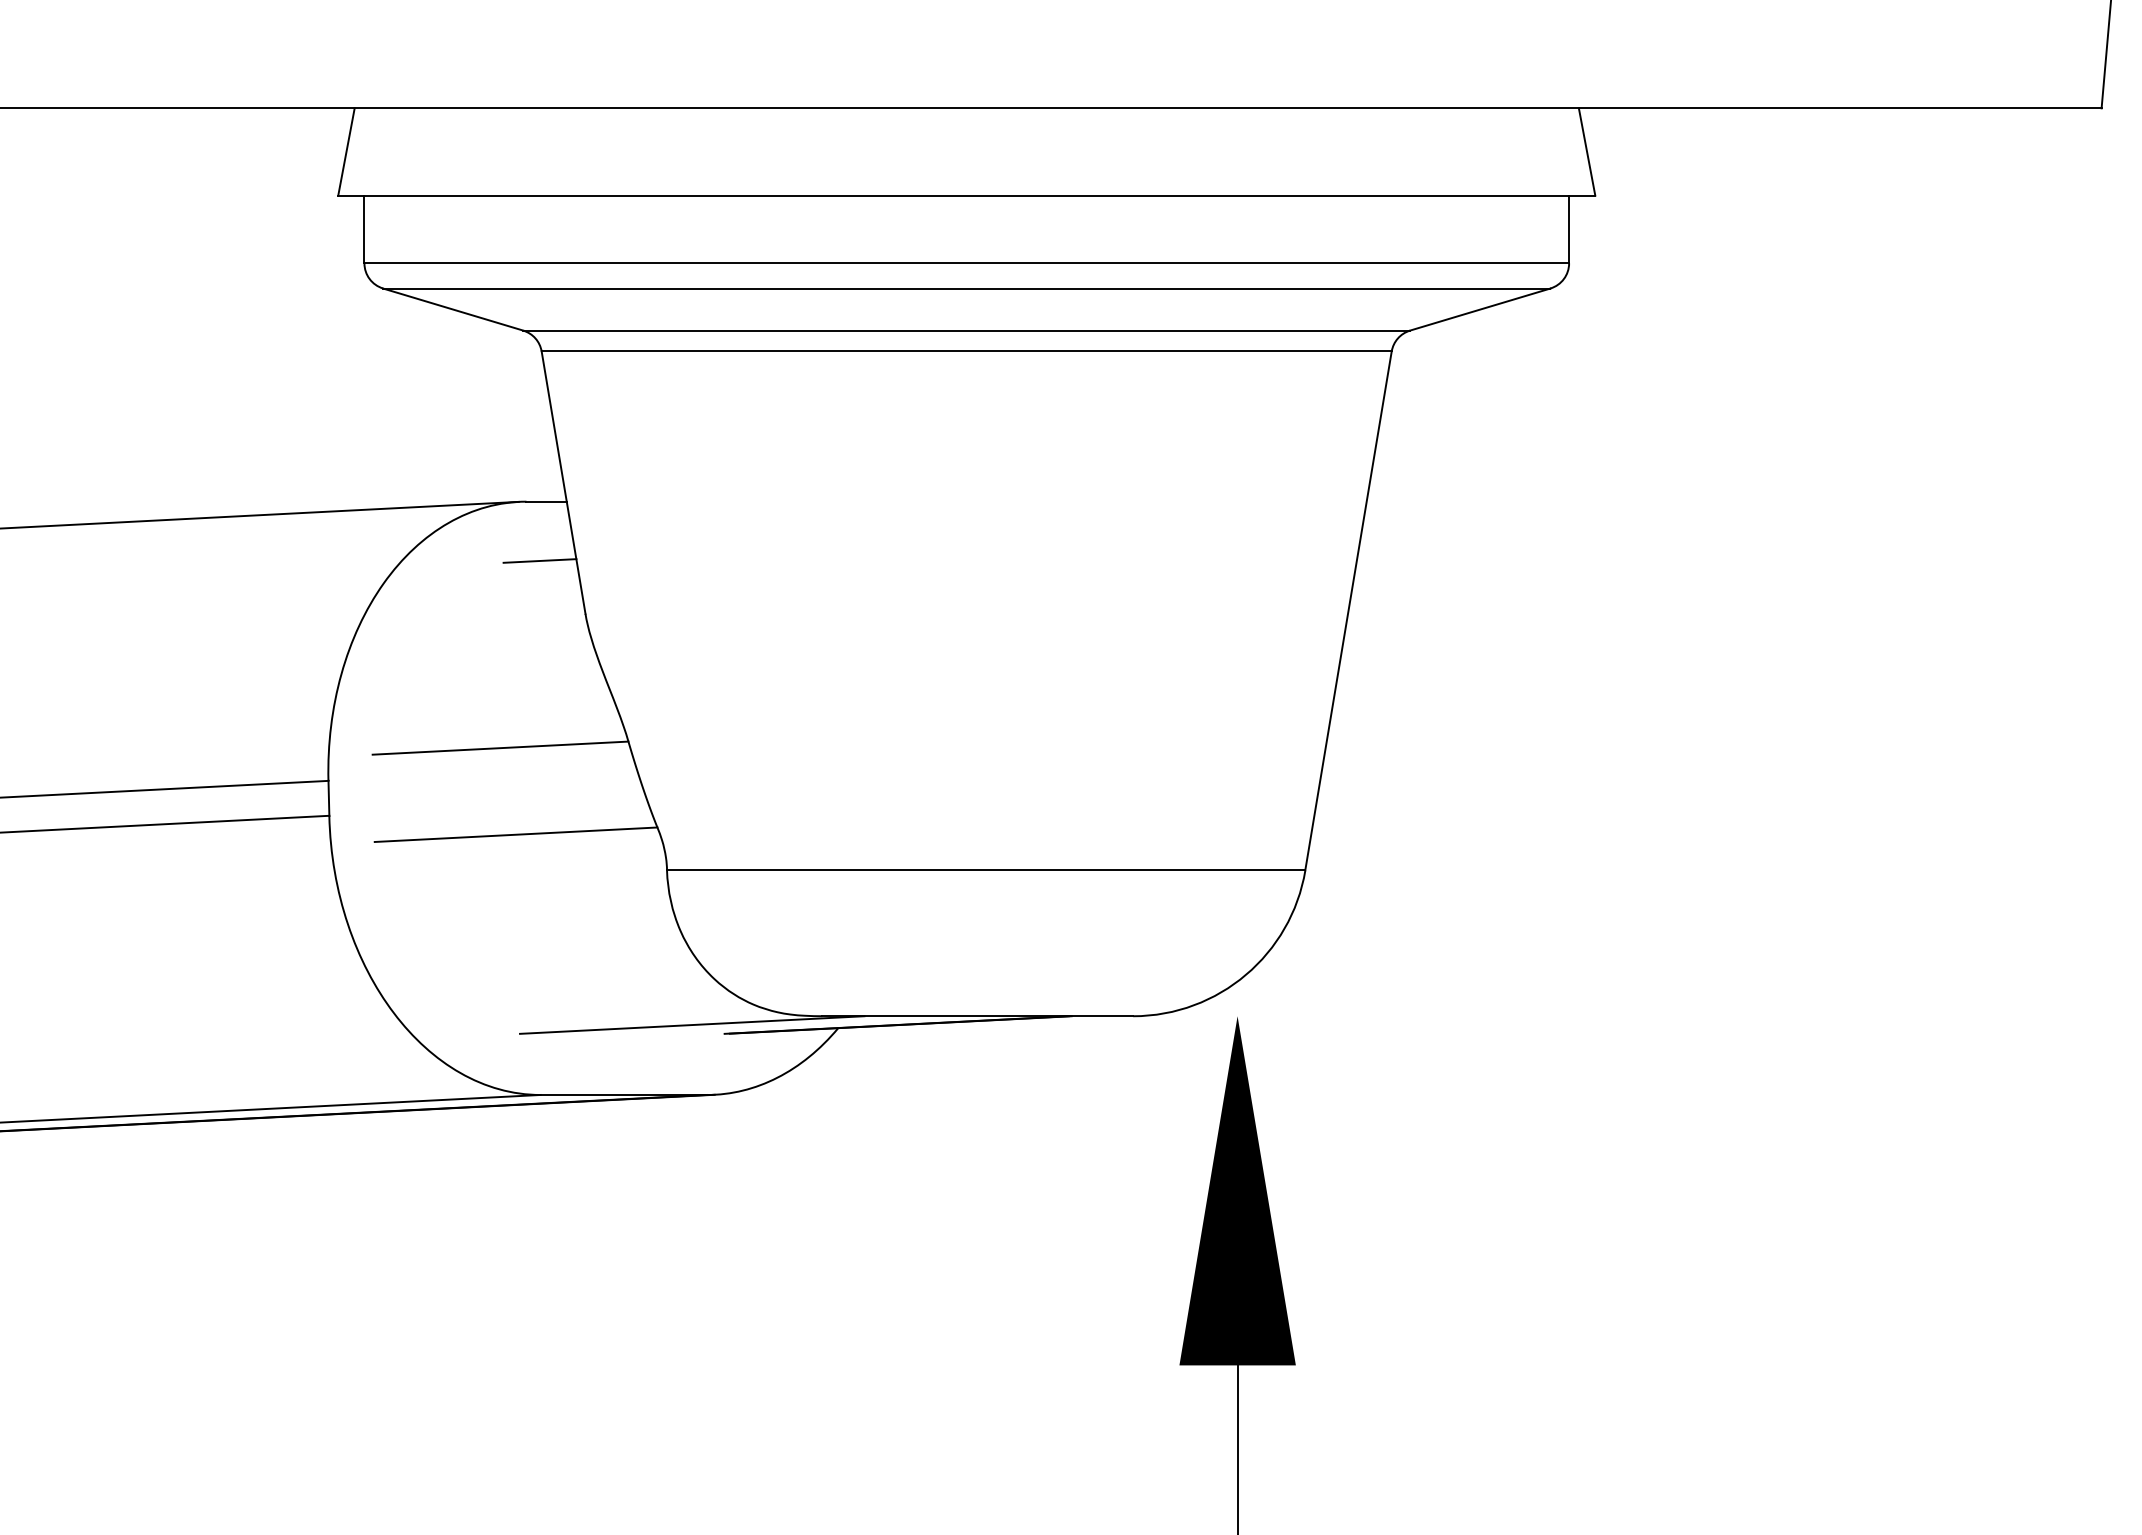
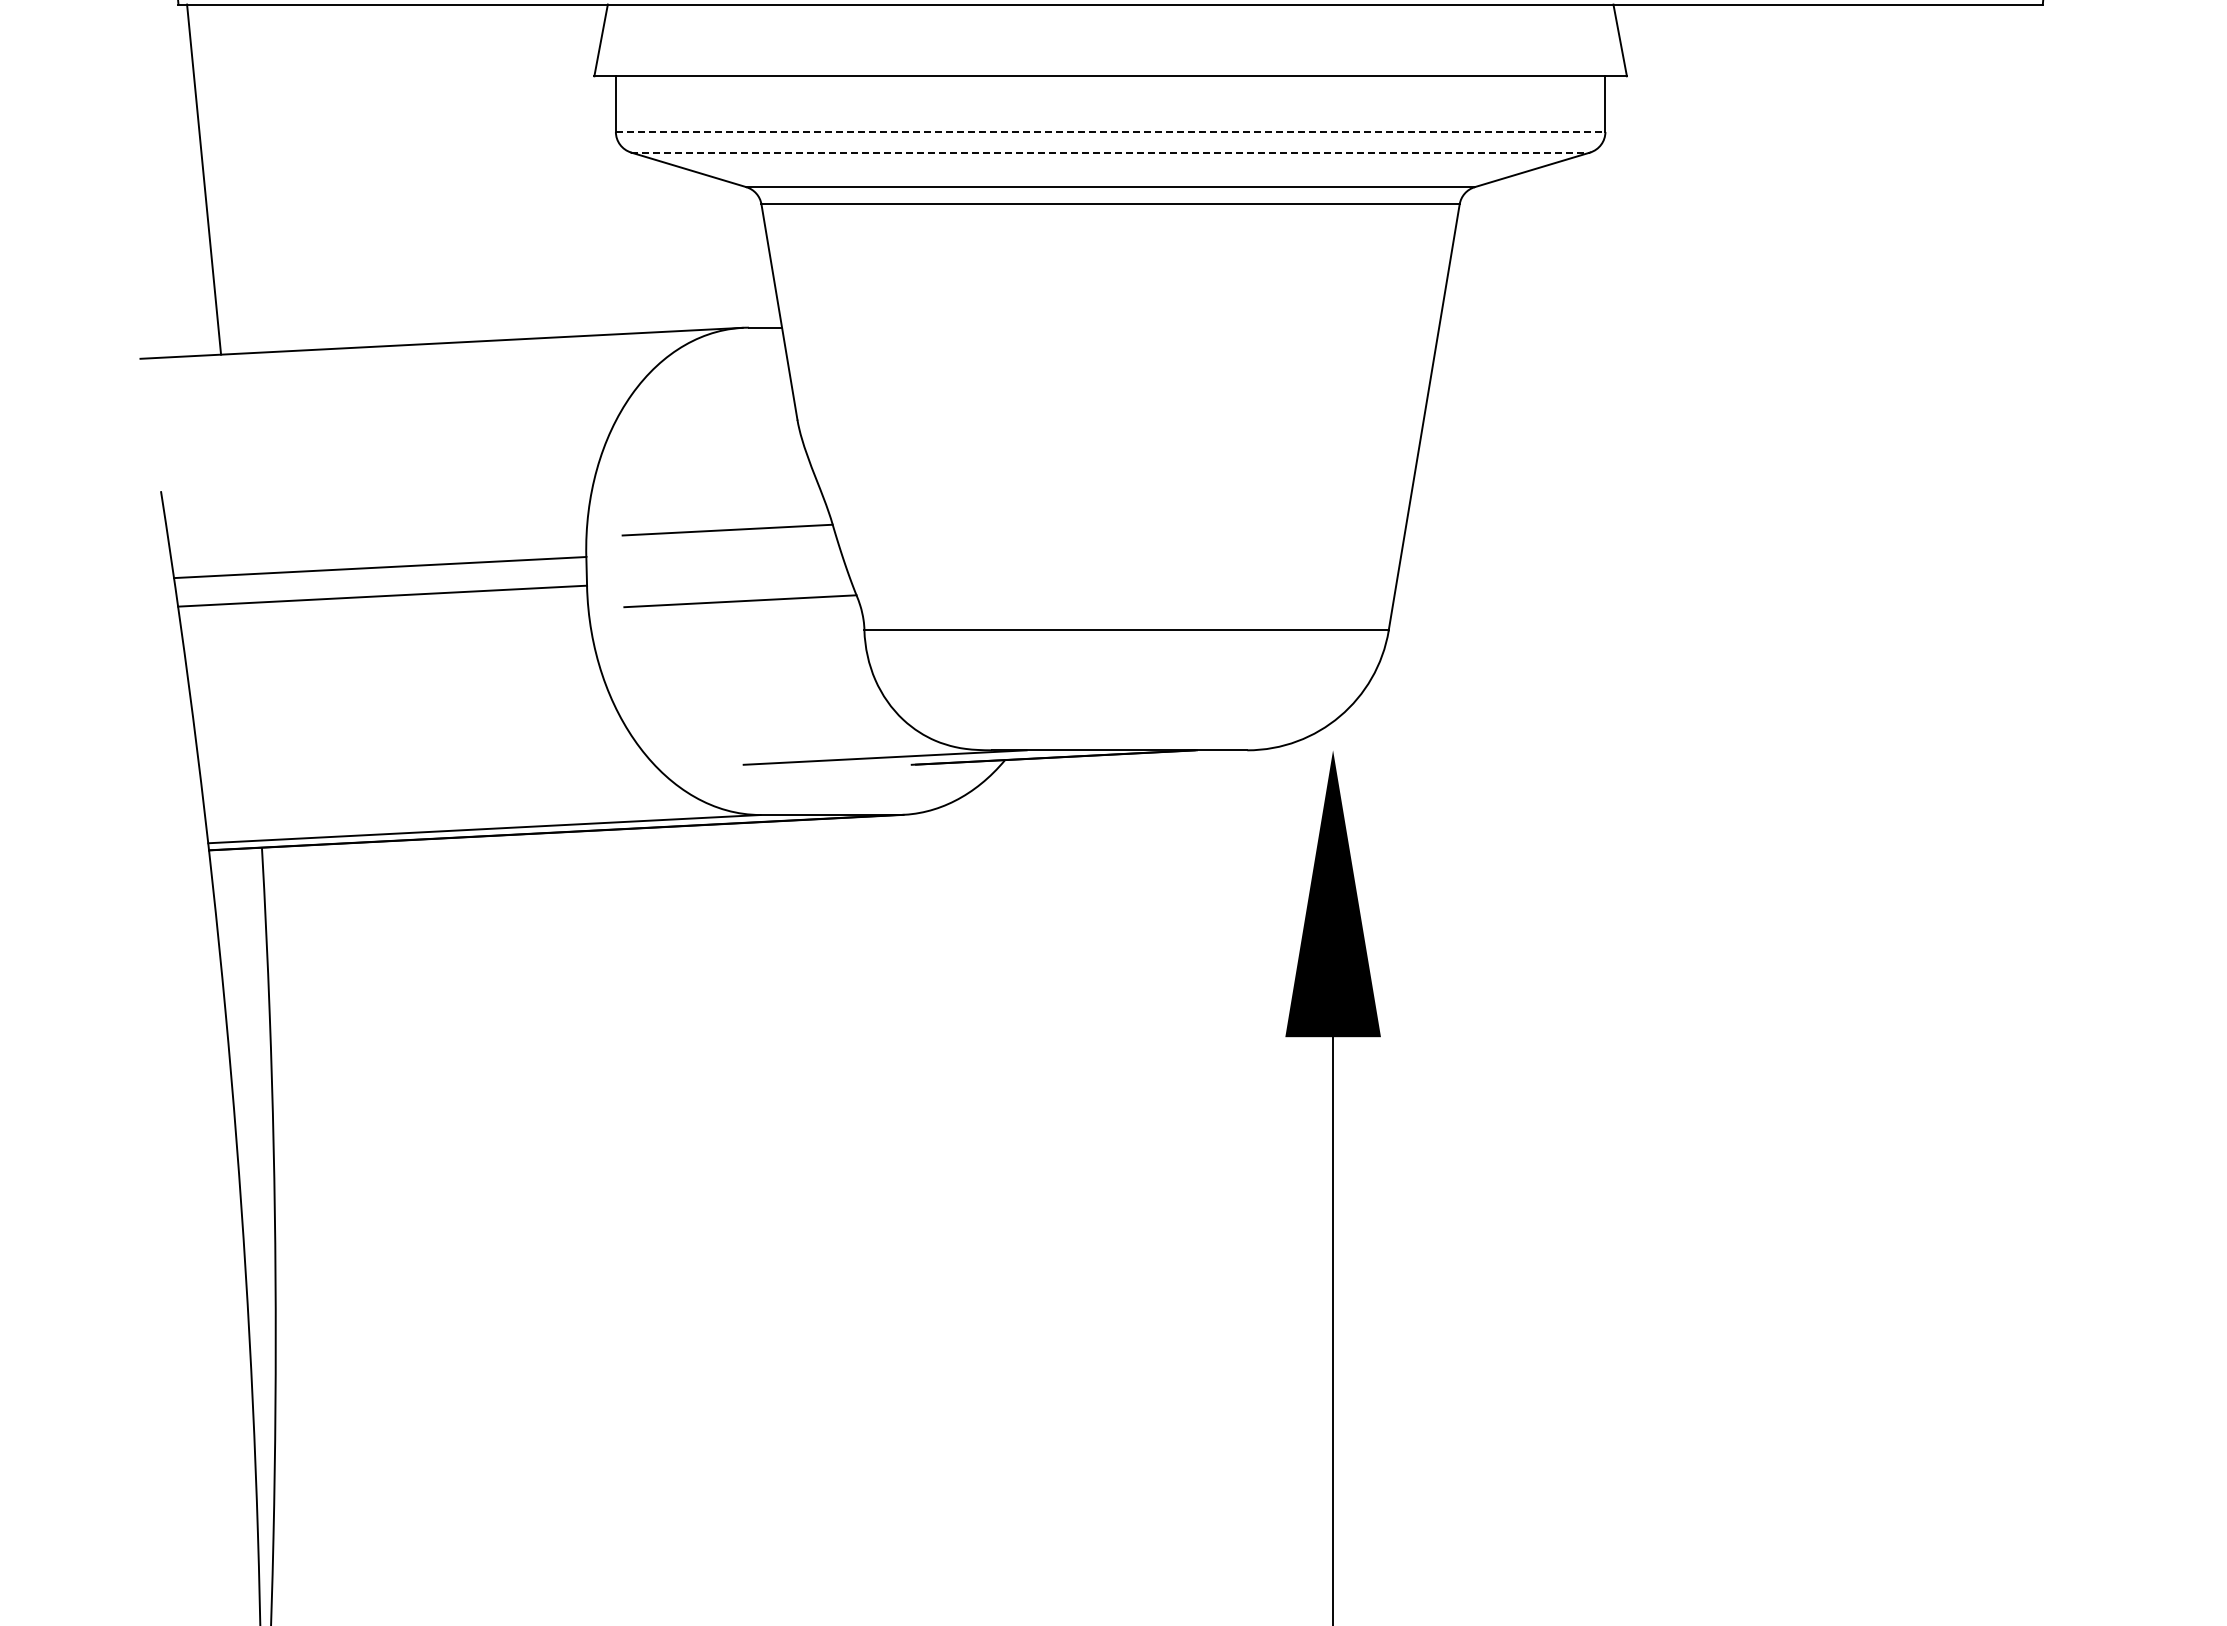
line: (966, 262) -> (1110, 131), solid -> dashed
line: (967, 288) -> (1111, 152), solid -> dashed
line: (539, 559) -> (759, 375), removed

